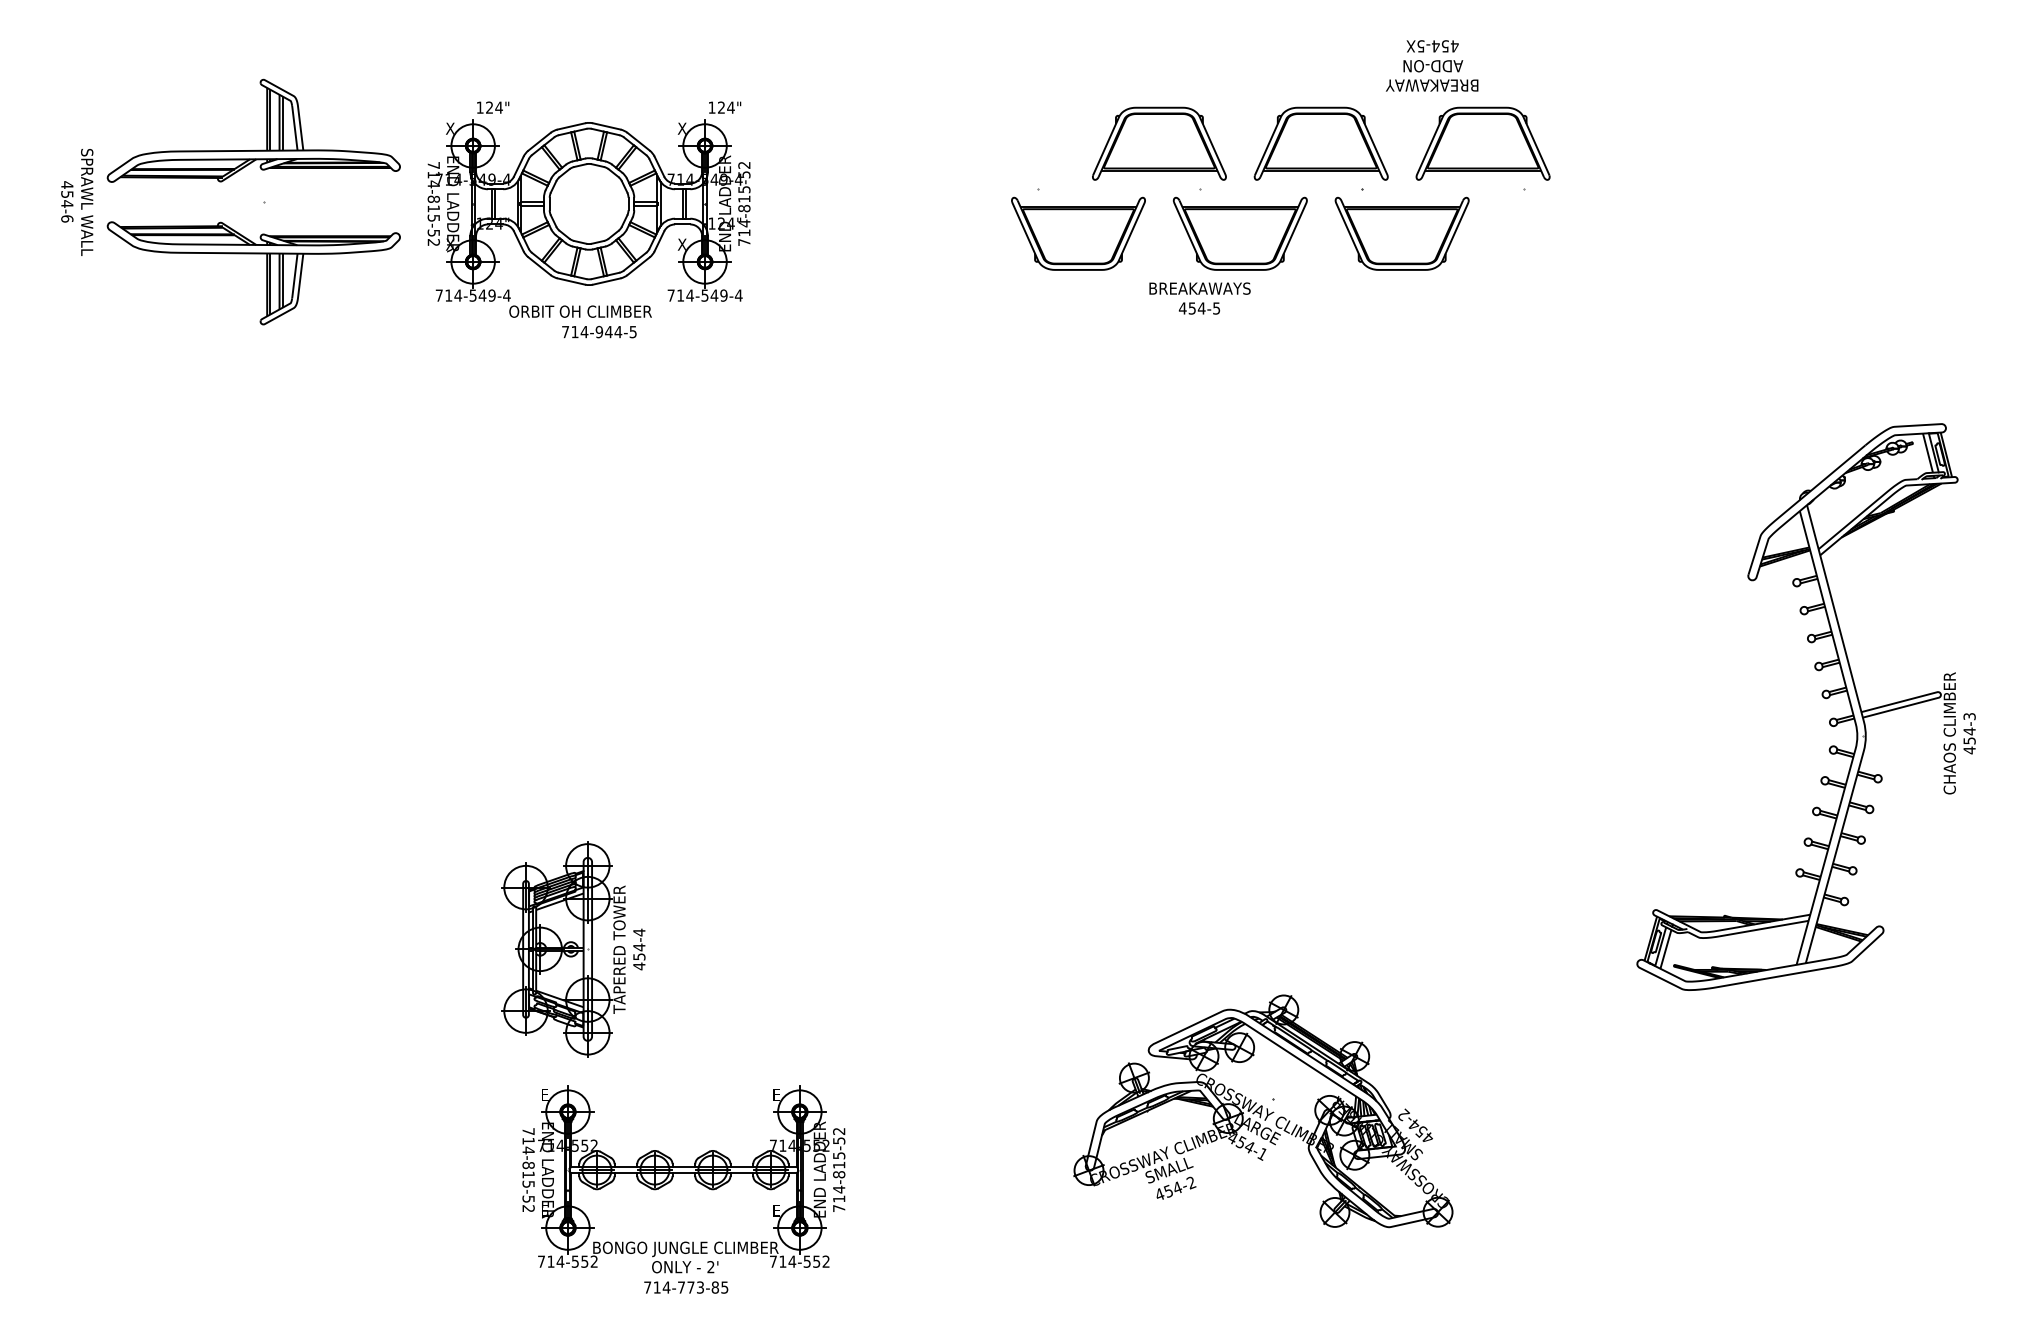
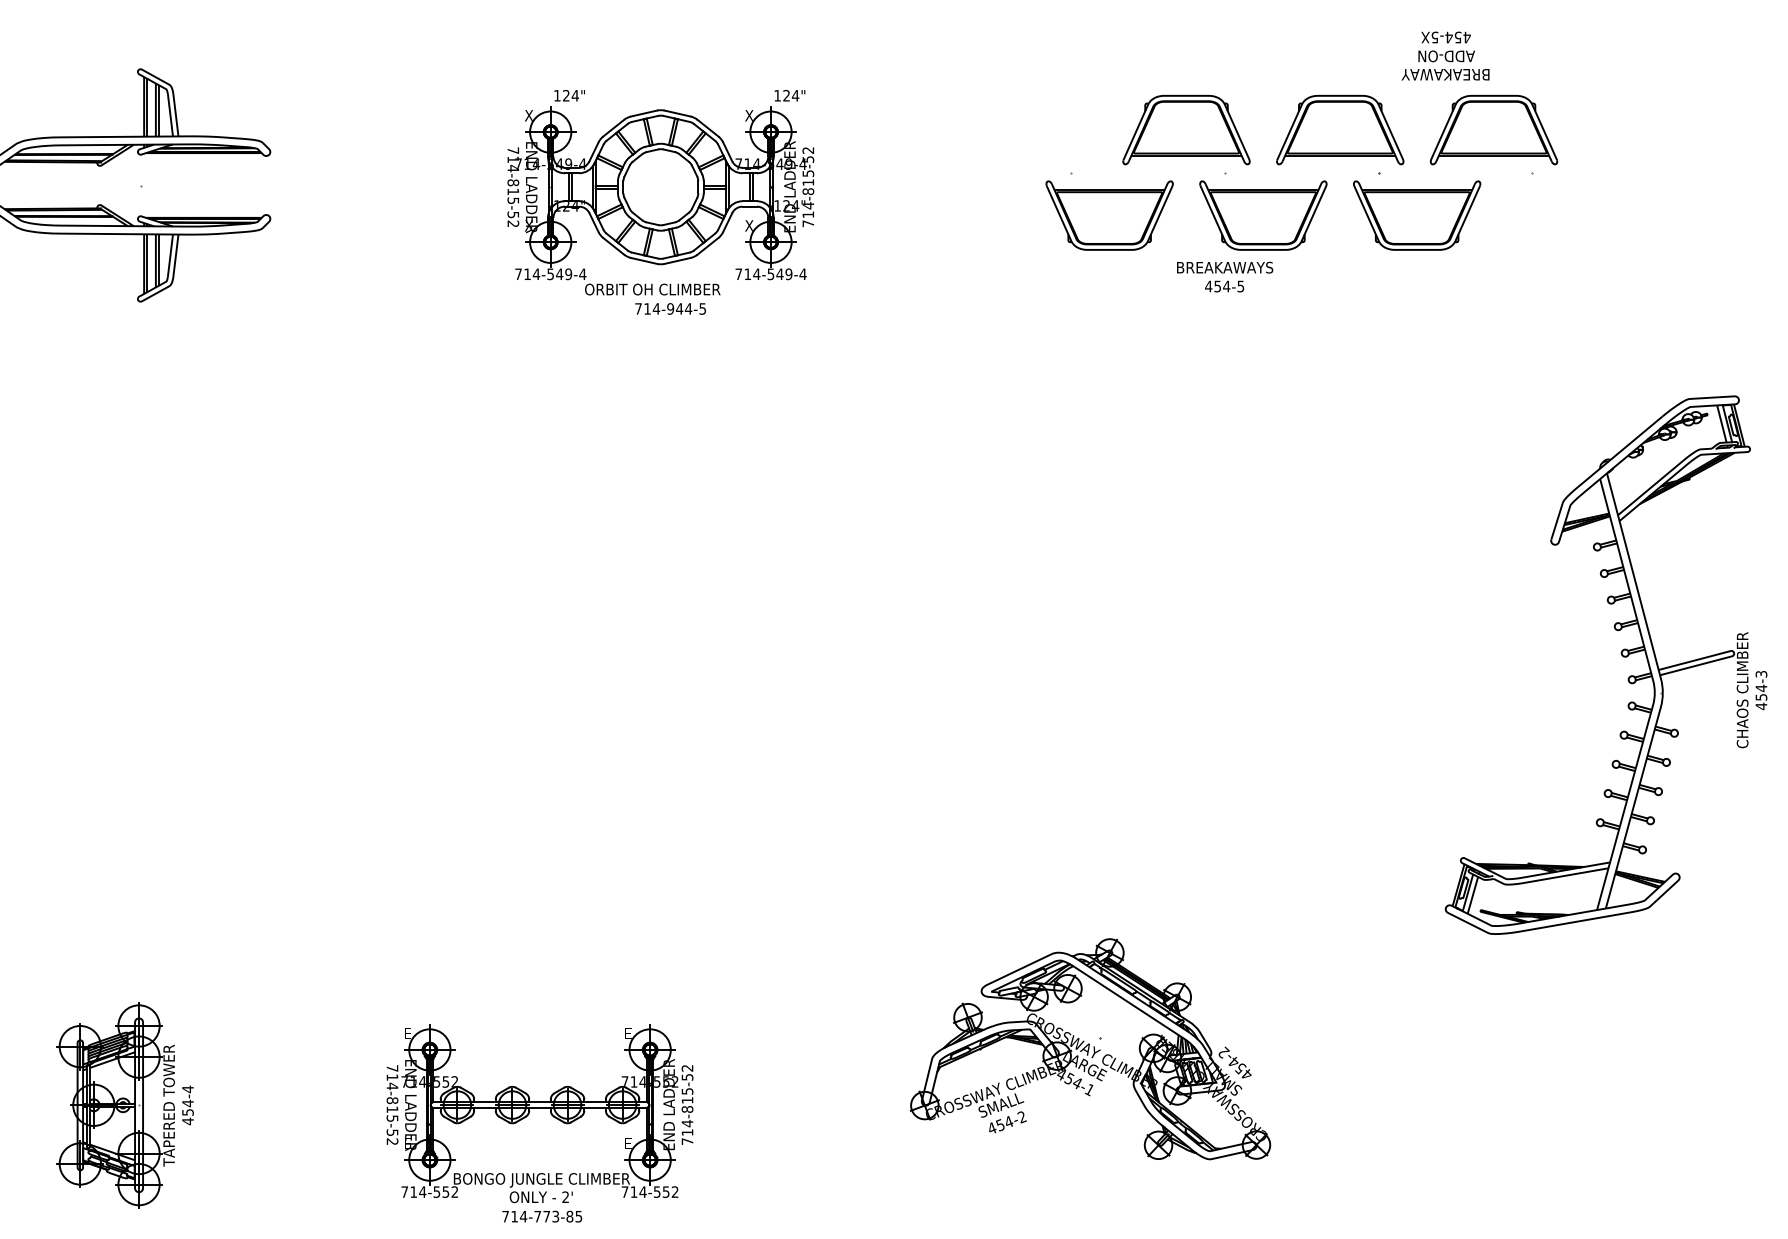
part: (1280, 177) -> (1301, 162), moved
part: (588, 219) -> (660, 201), moved
part: (573, 949) -> (125, 1105), moved

